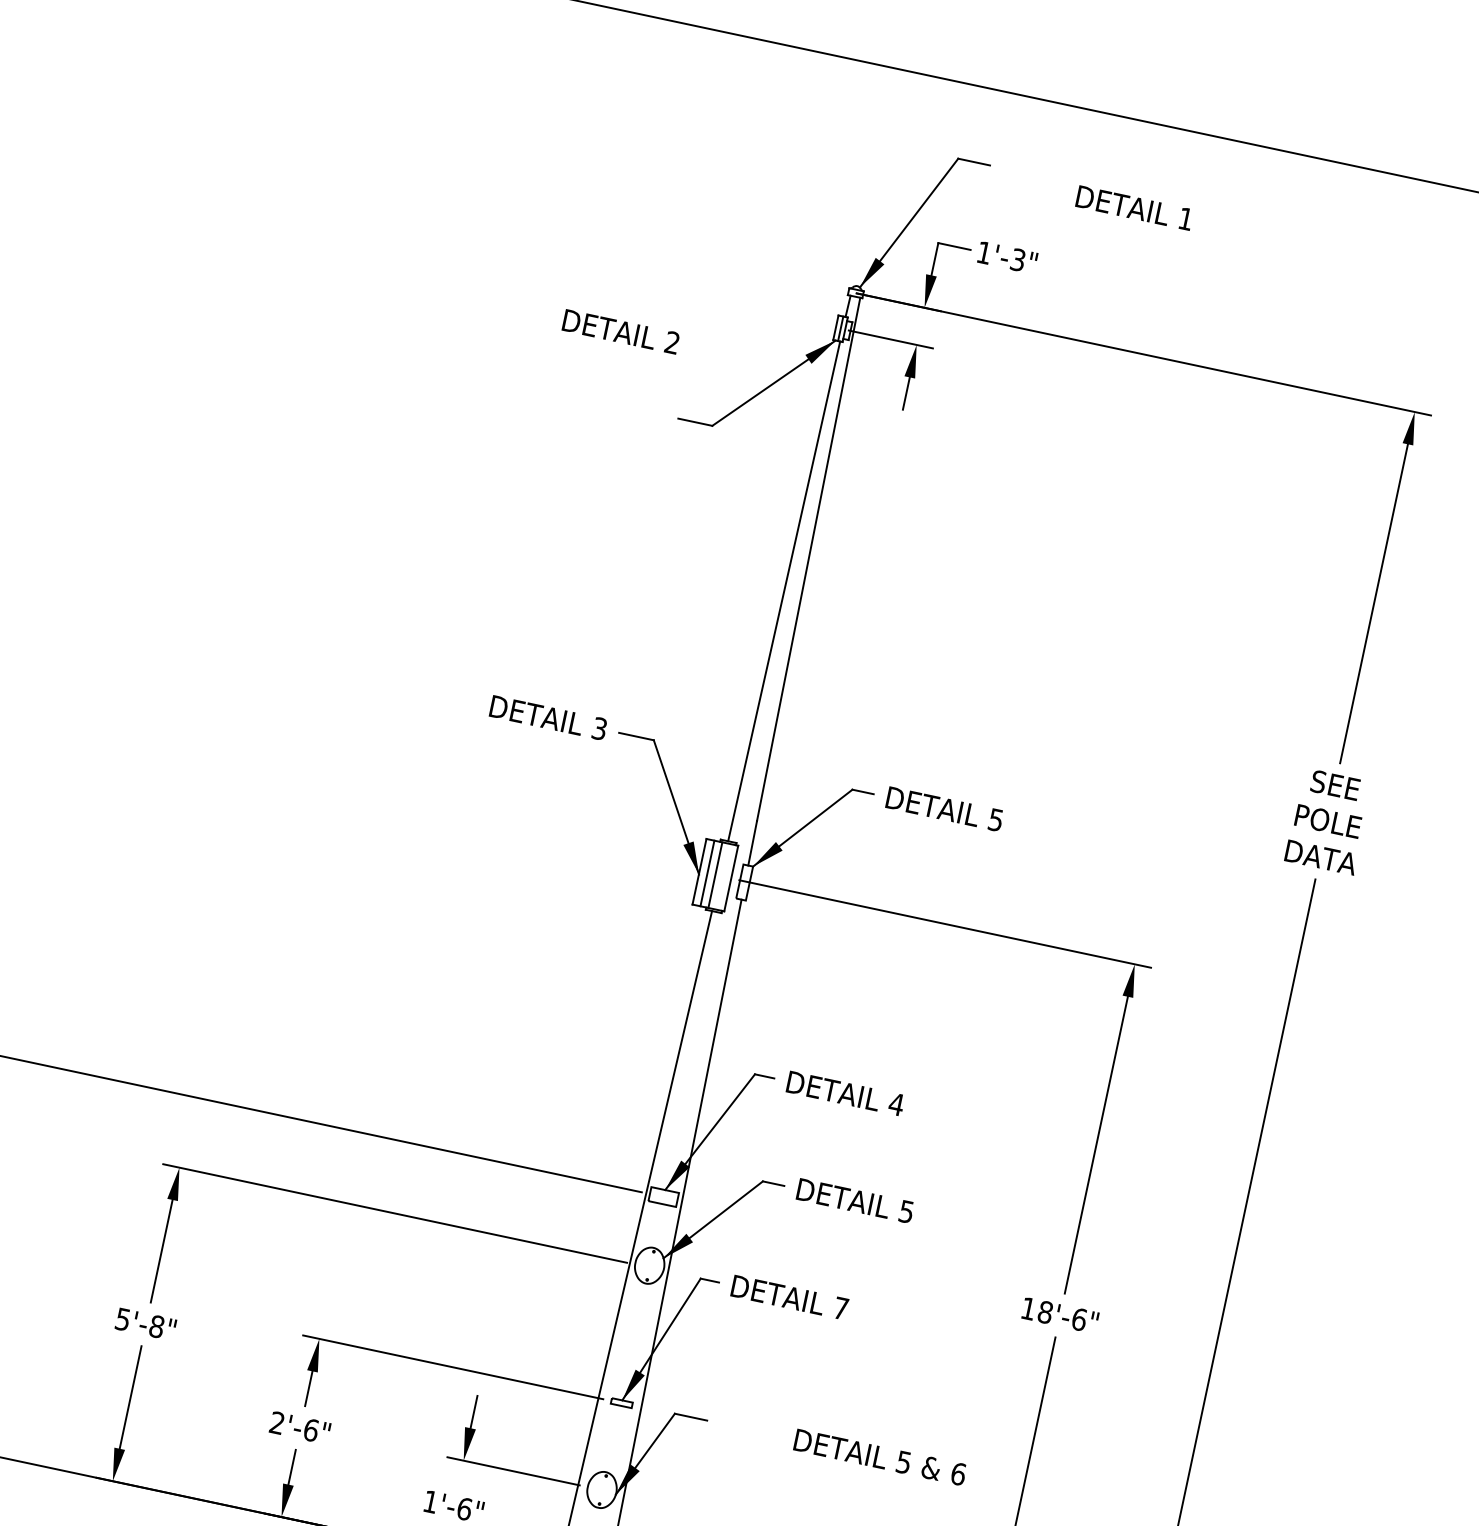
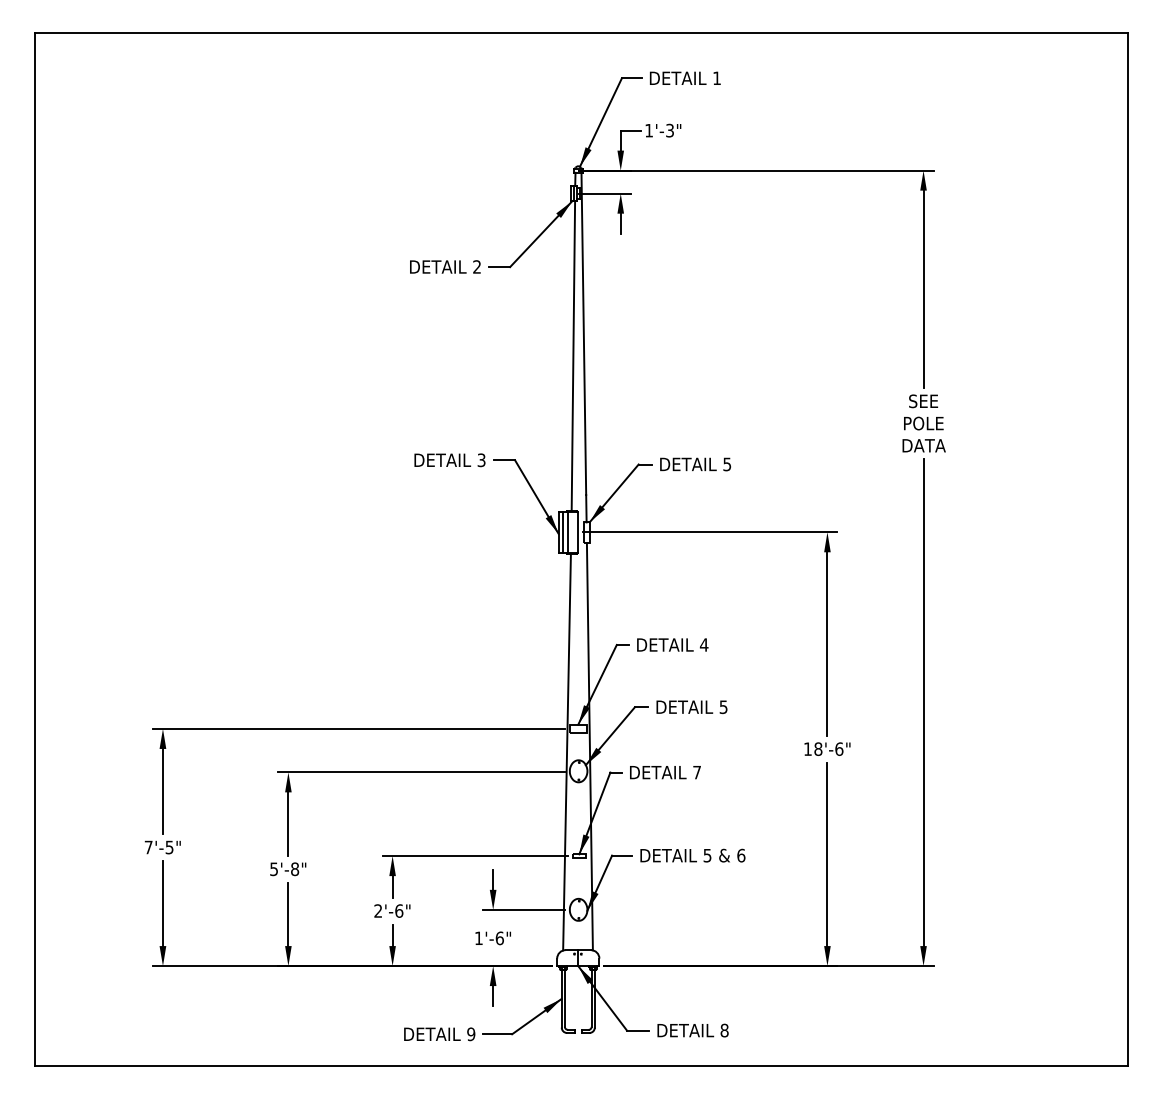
text: (1135, 206) -> (685, 77), moved
text: (621, 331) -> (445, 266), moved
text: (879, 1457) -> (692, 855), moved

